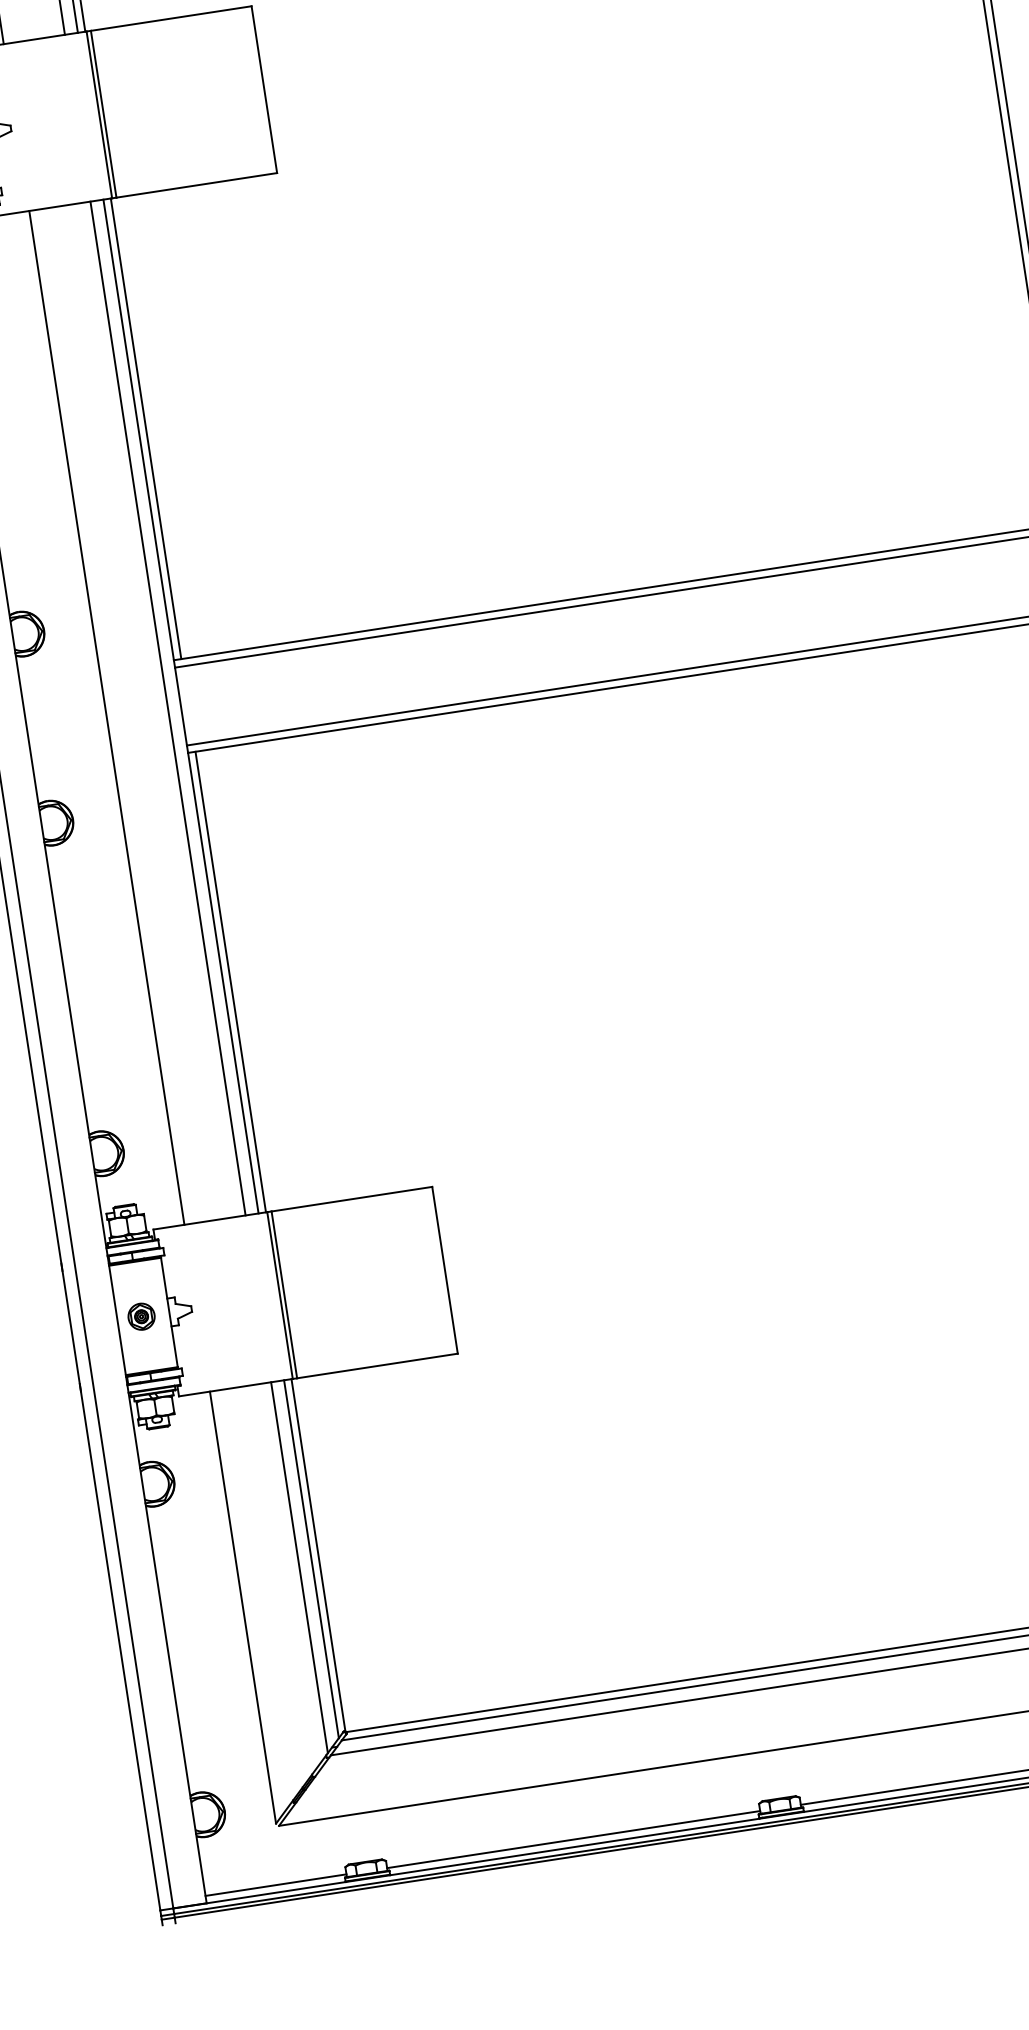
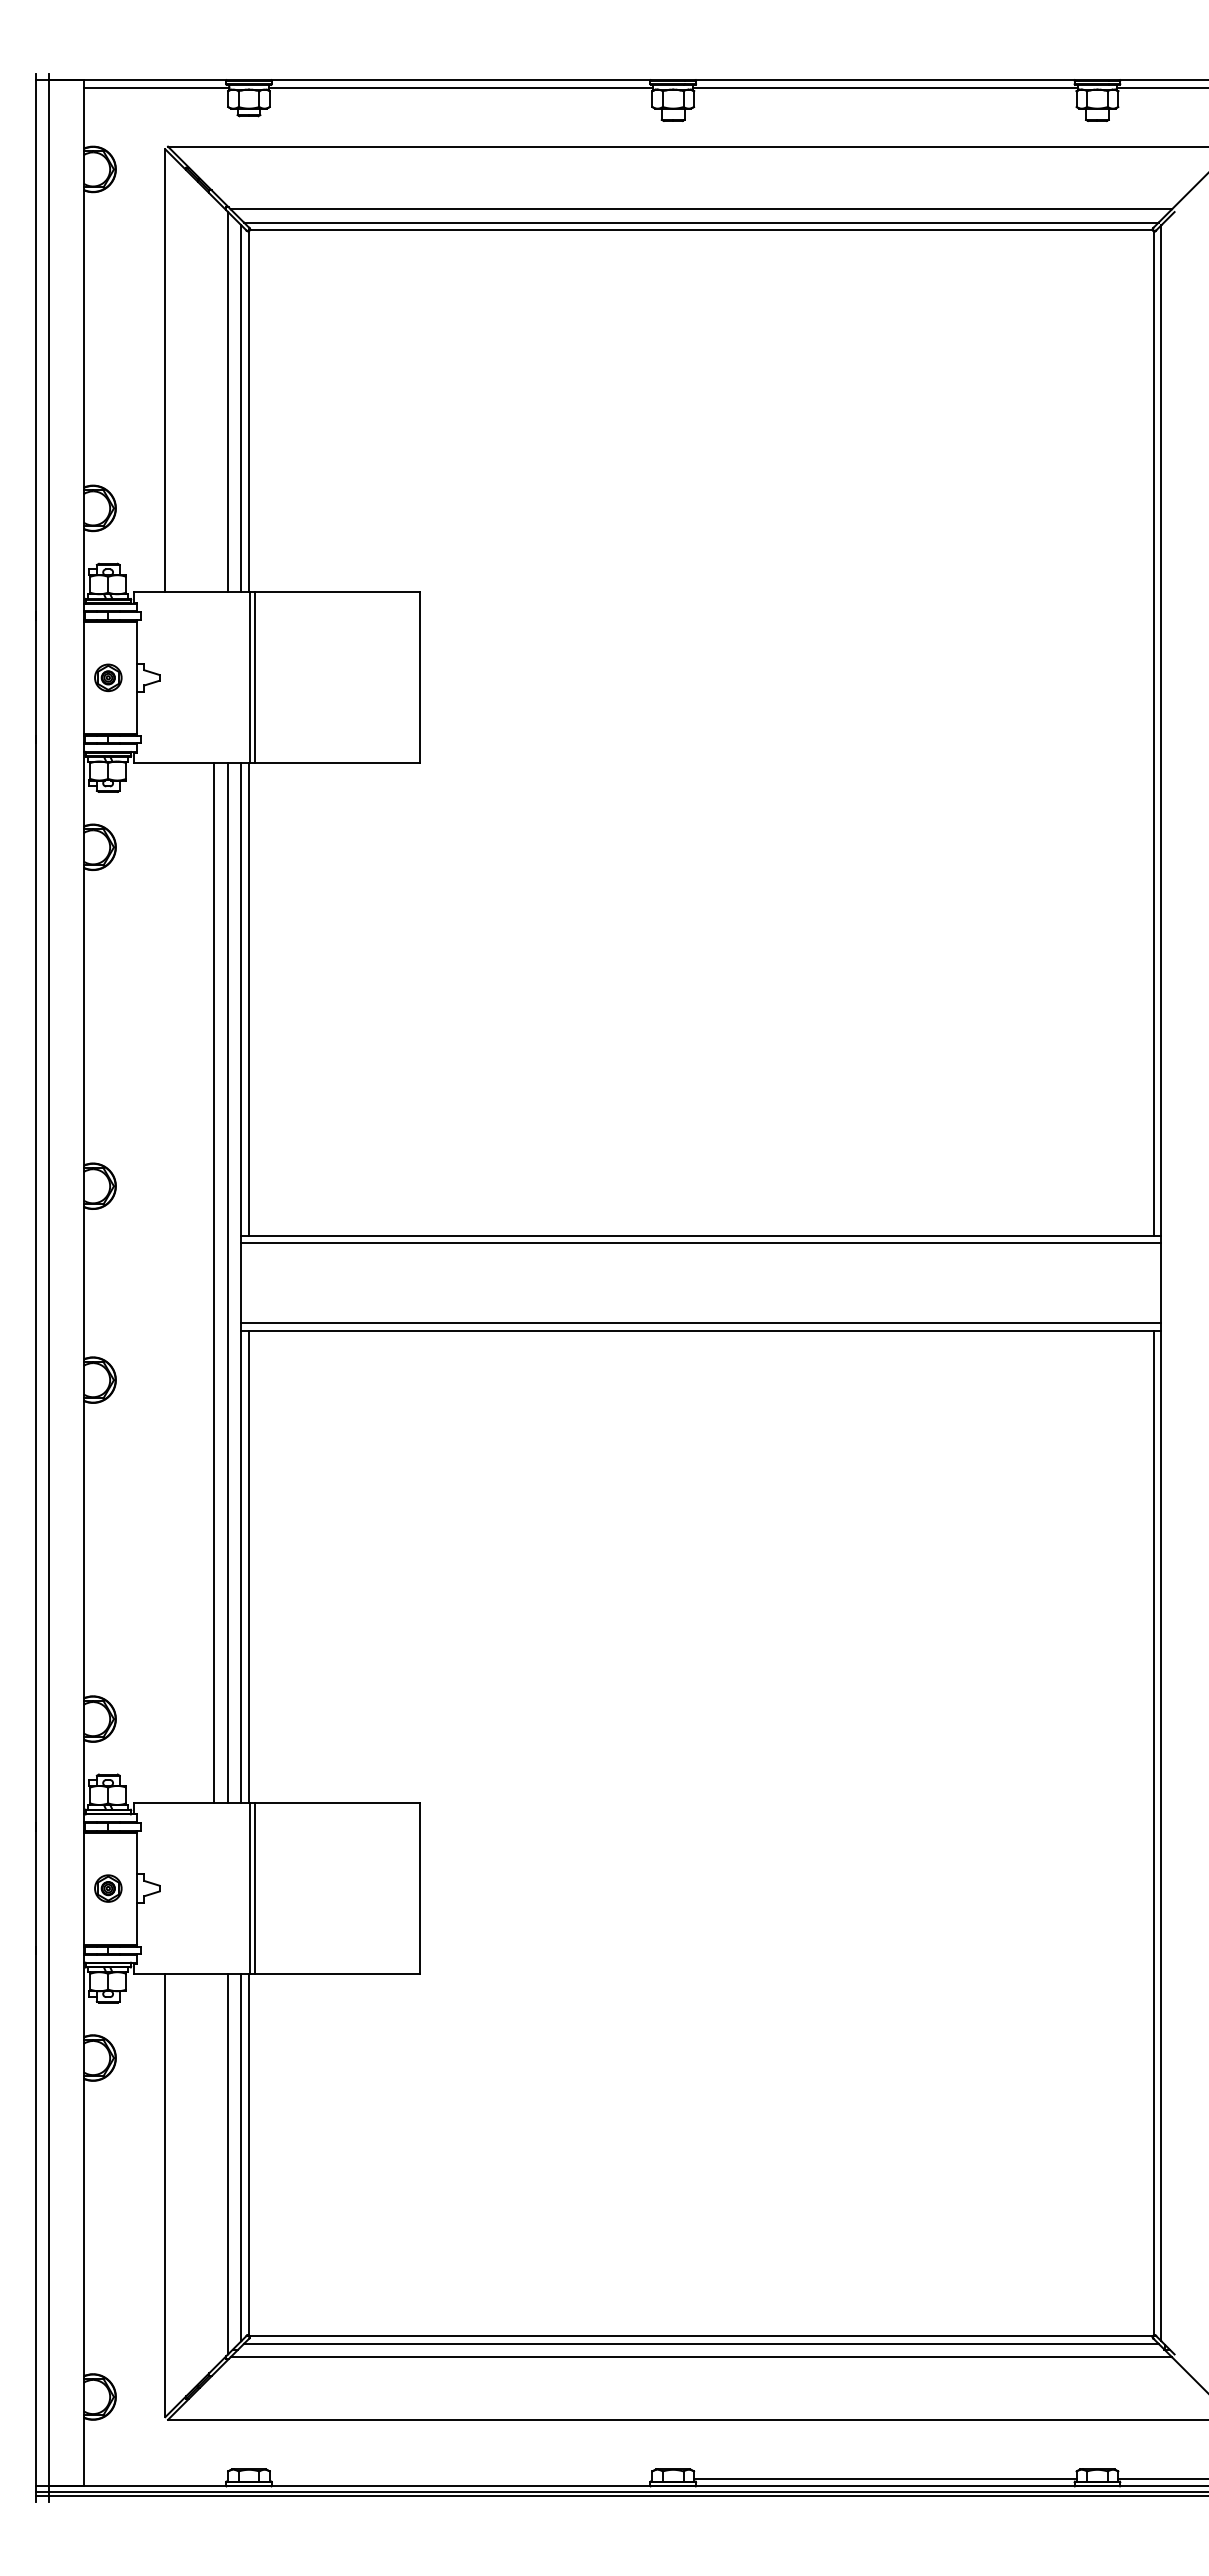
line: (107, 718) -> (214, 1283), moved
line: (573, 1839) -> (460, 2478), removed
line: (275, 1884) -> (155, 2478), removed

